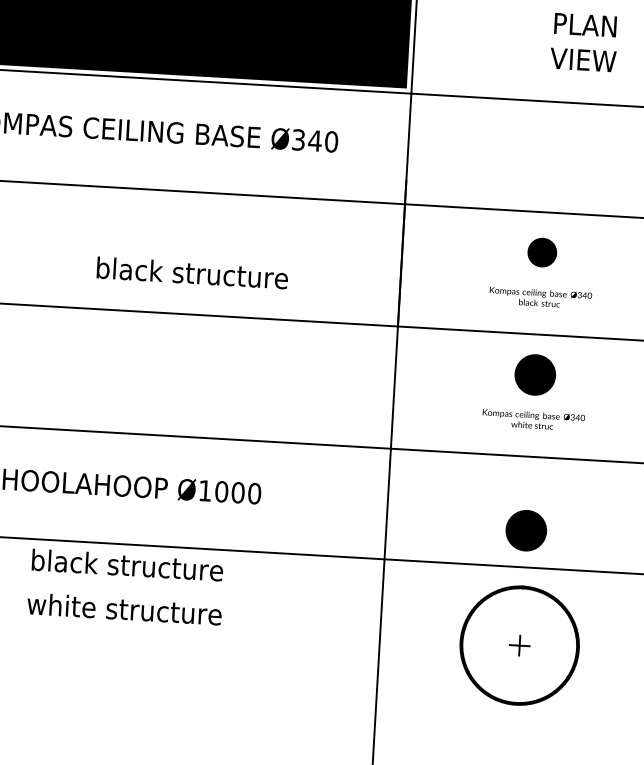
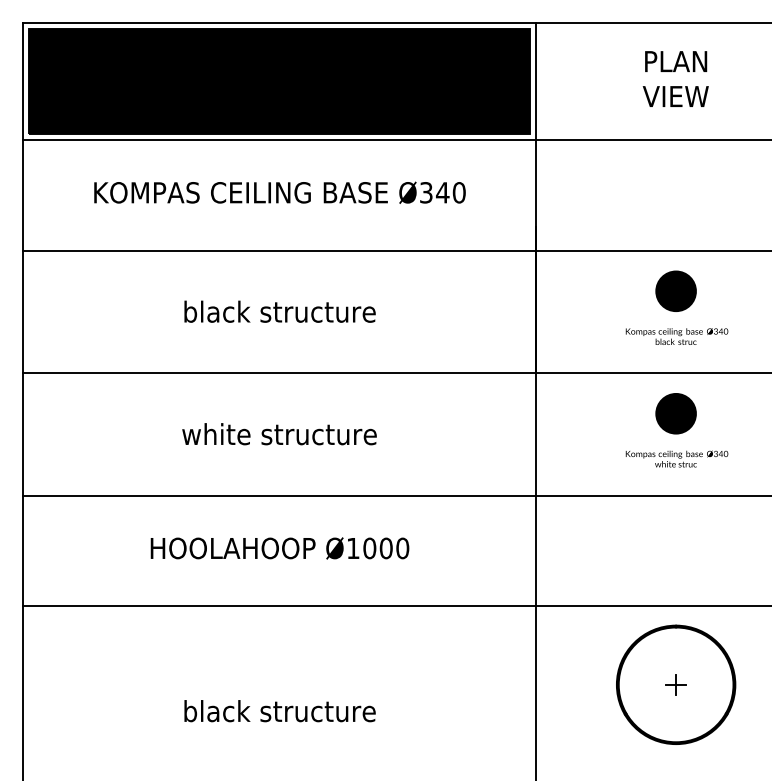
text: (583, 41) -> (675, 78), moved
part: (541, 251) -> (675, 290), size x1.43
text: (192, 272) -> (279, 311), moved
part: (525, 530) -> (675, 569), removed
text: (127, 565) -> (279, 711), moved
text: (124, 609) -> (279, 434), moved

